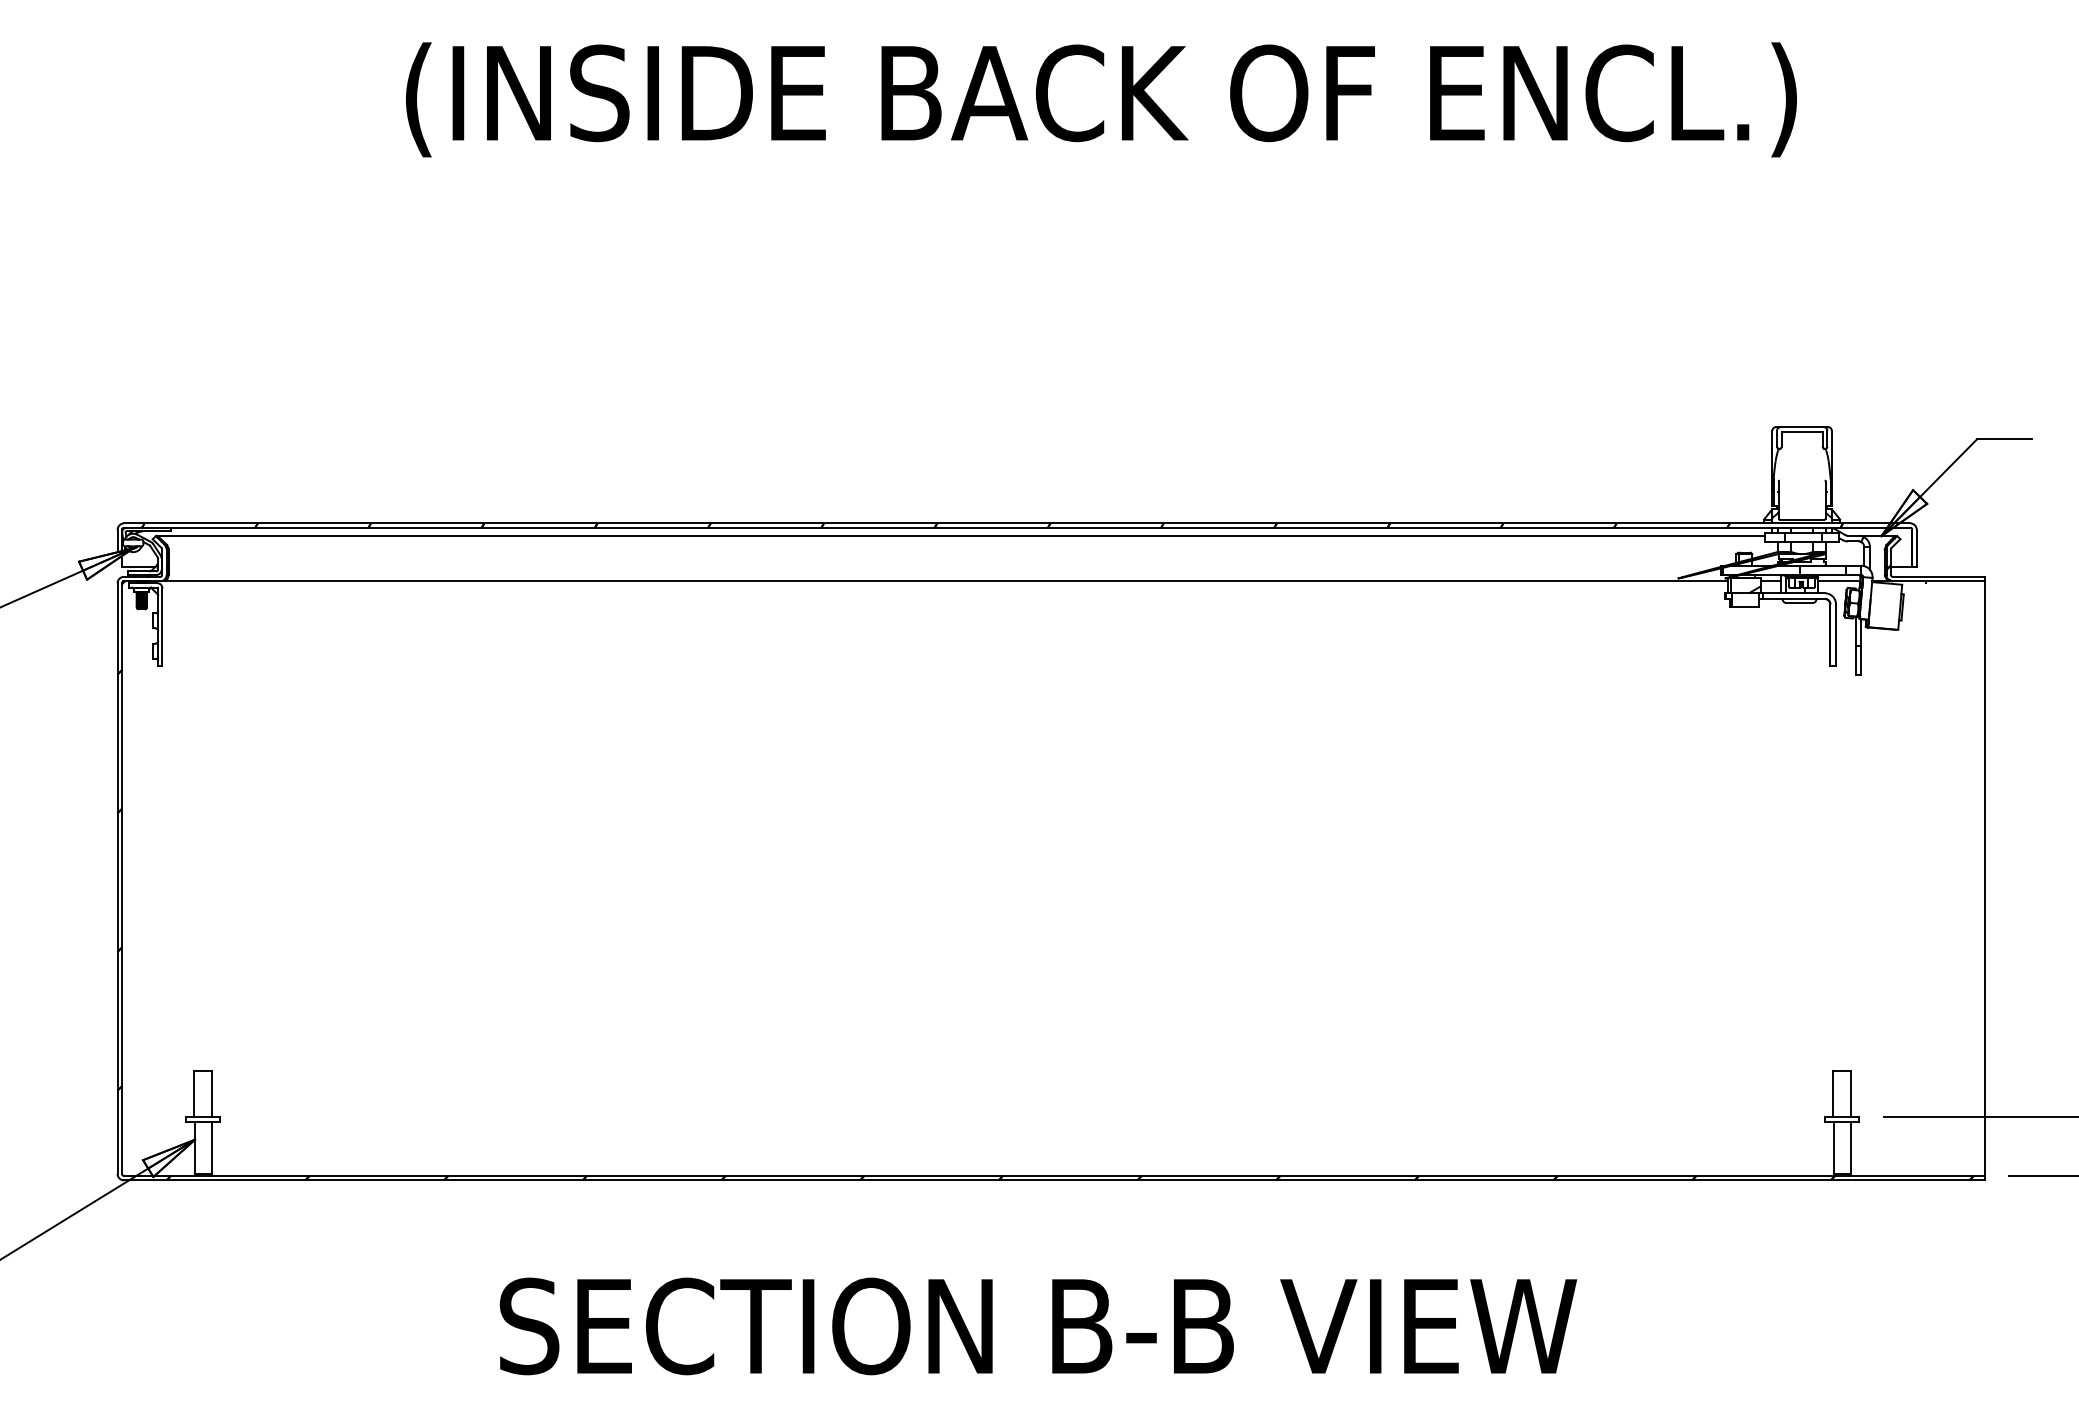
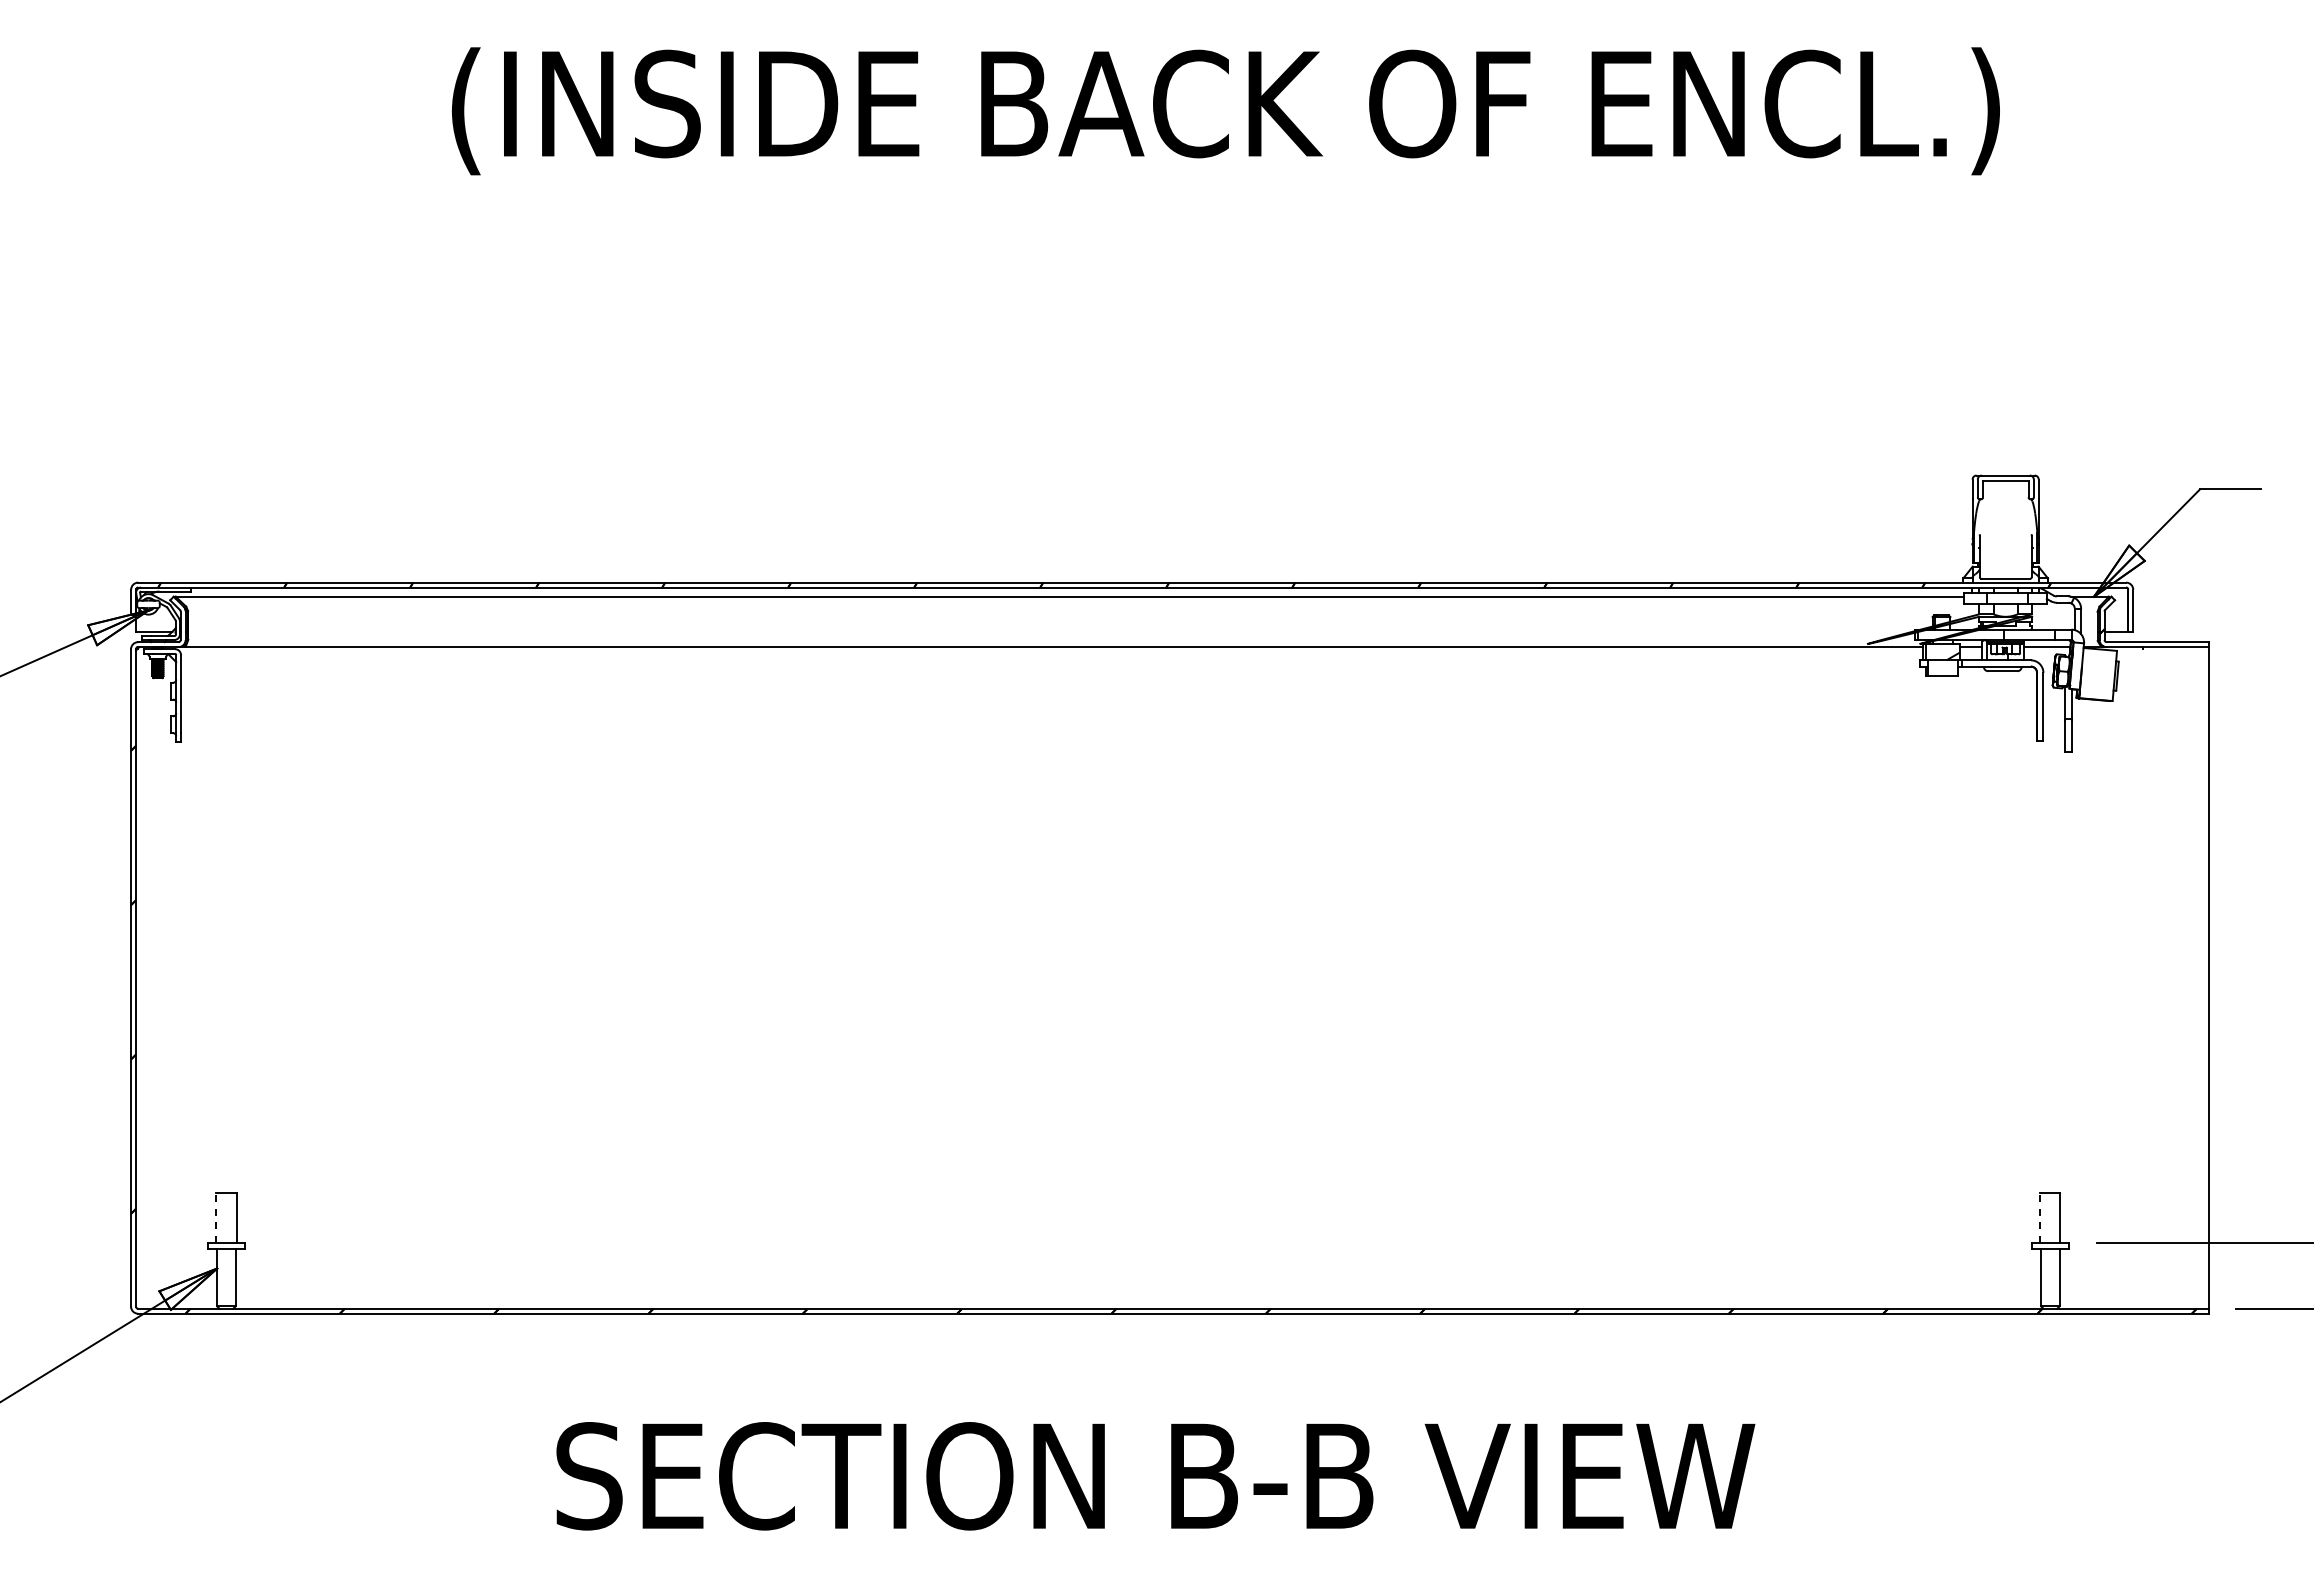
line: (194, 1093) -> (216, 1217), solid -> dashed
line: (1833, 1093) -> (2040, 1217), solid -> dashed

